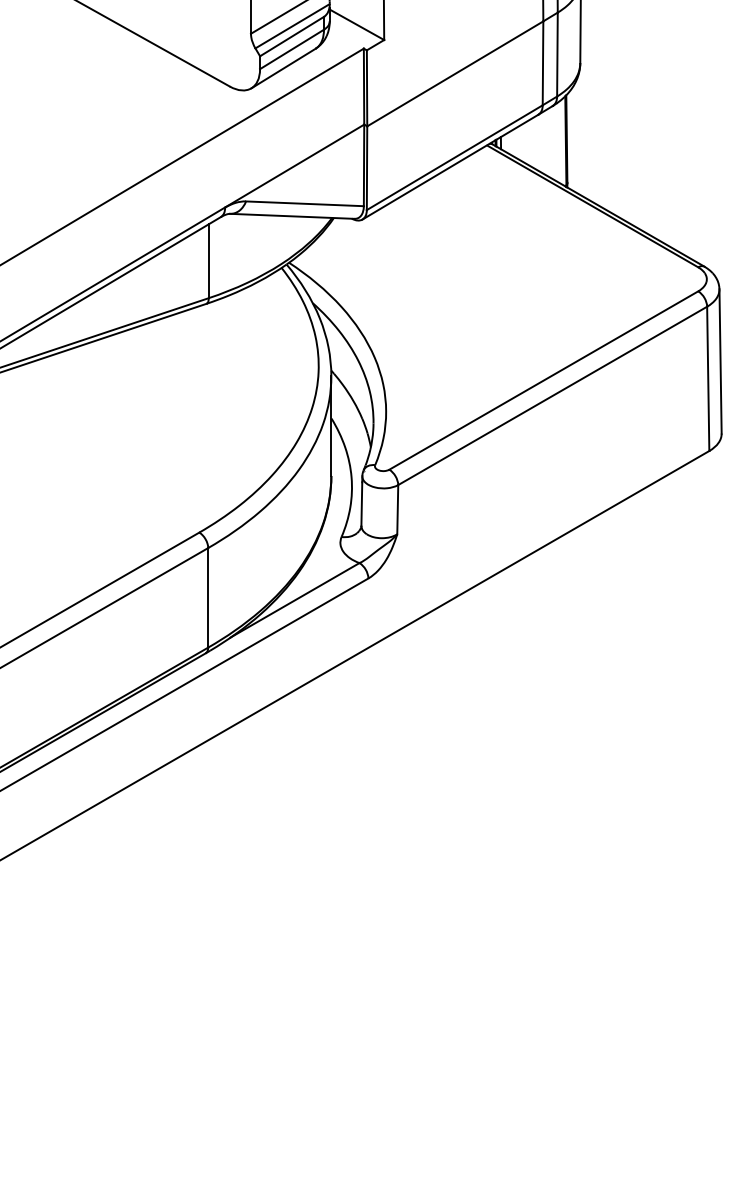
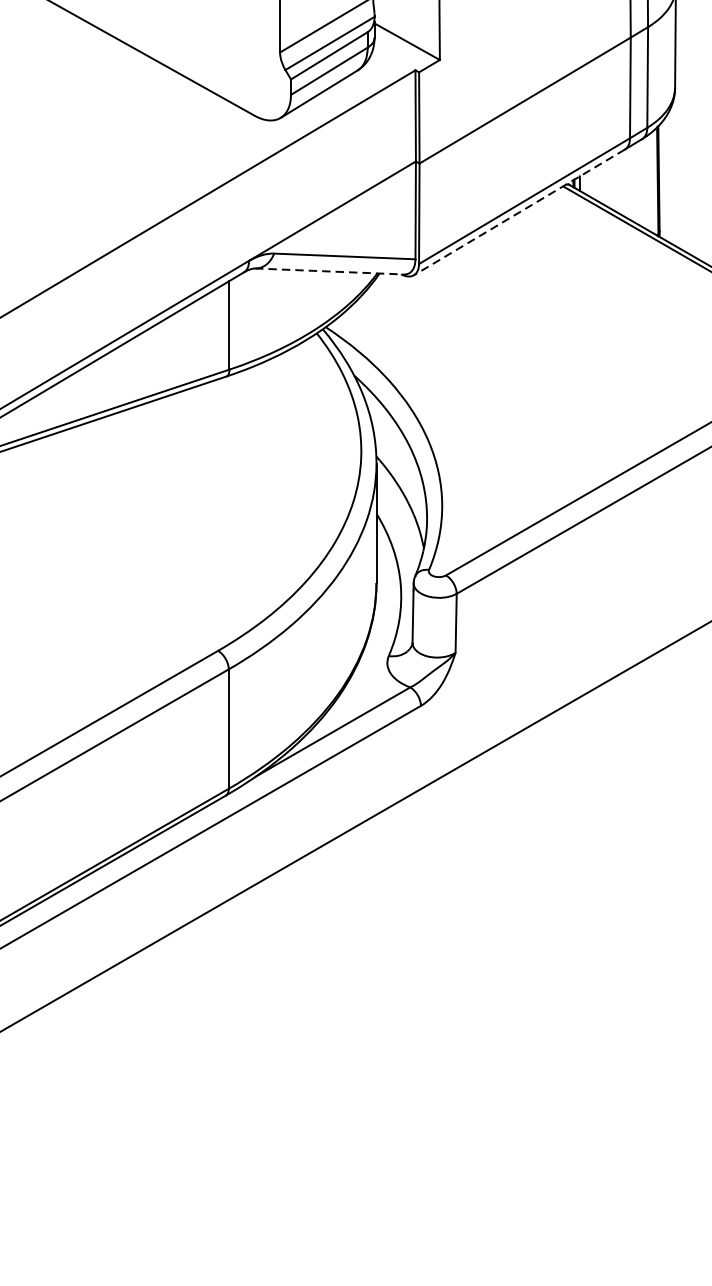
line: (450, 167) -> (519, 212), solid -> dashed
line: (292, 216) -> (329, 271), solid -> dashed

